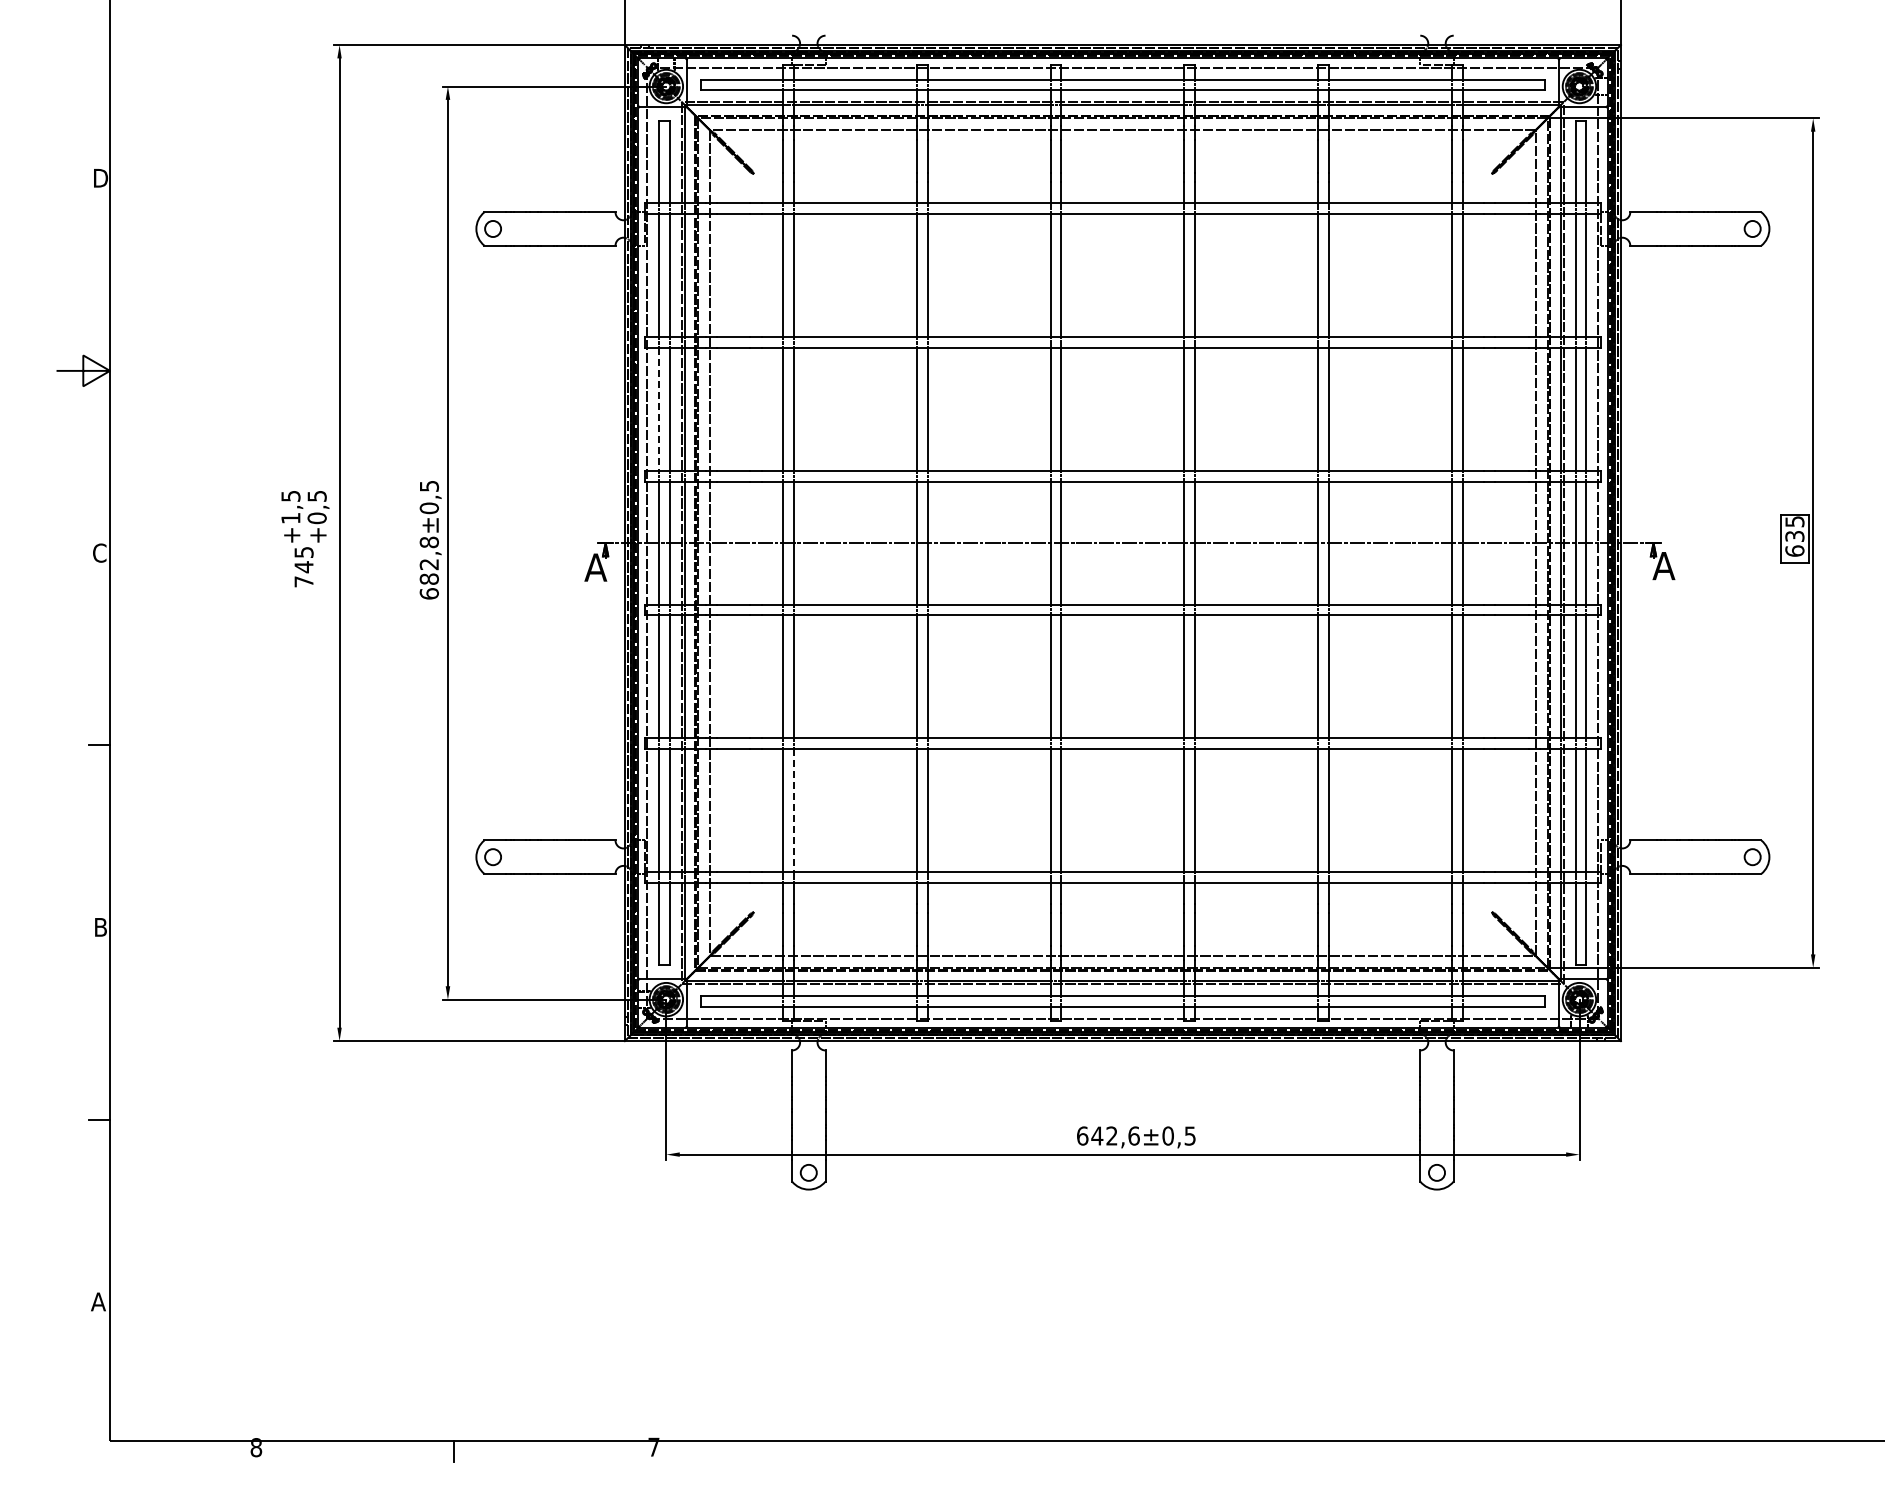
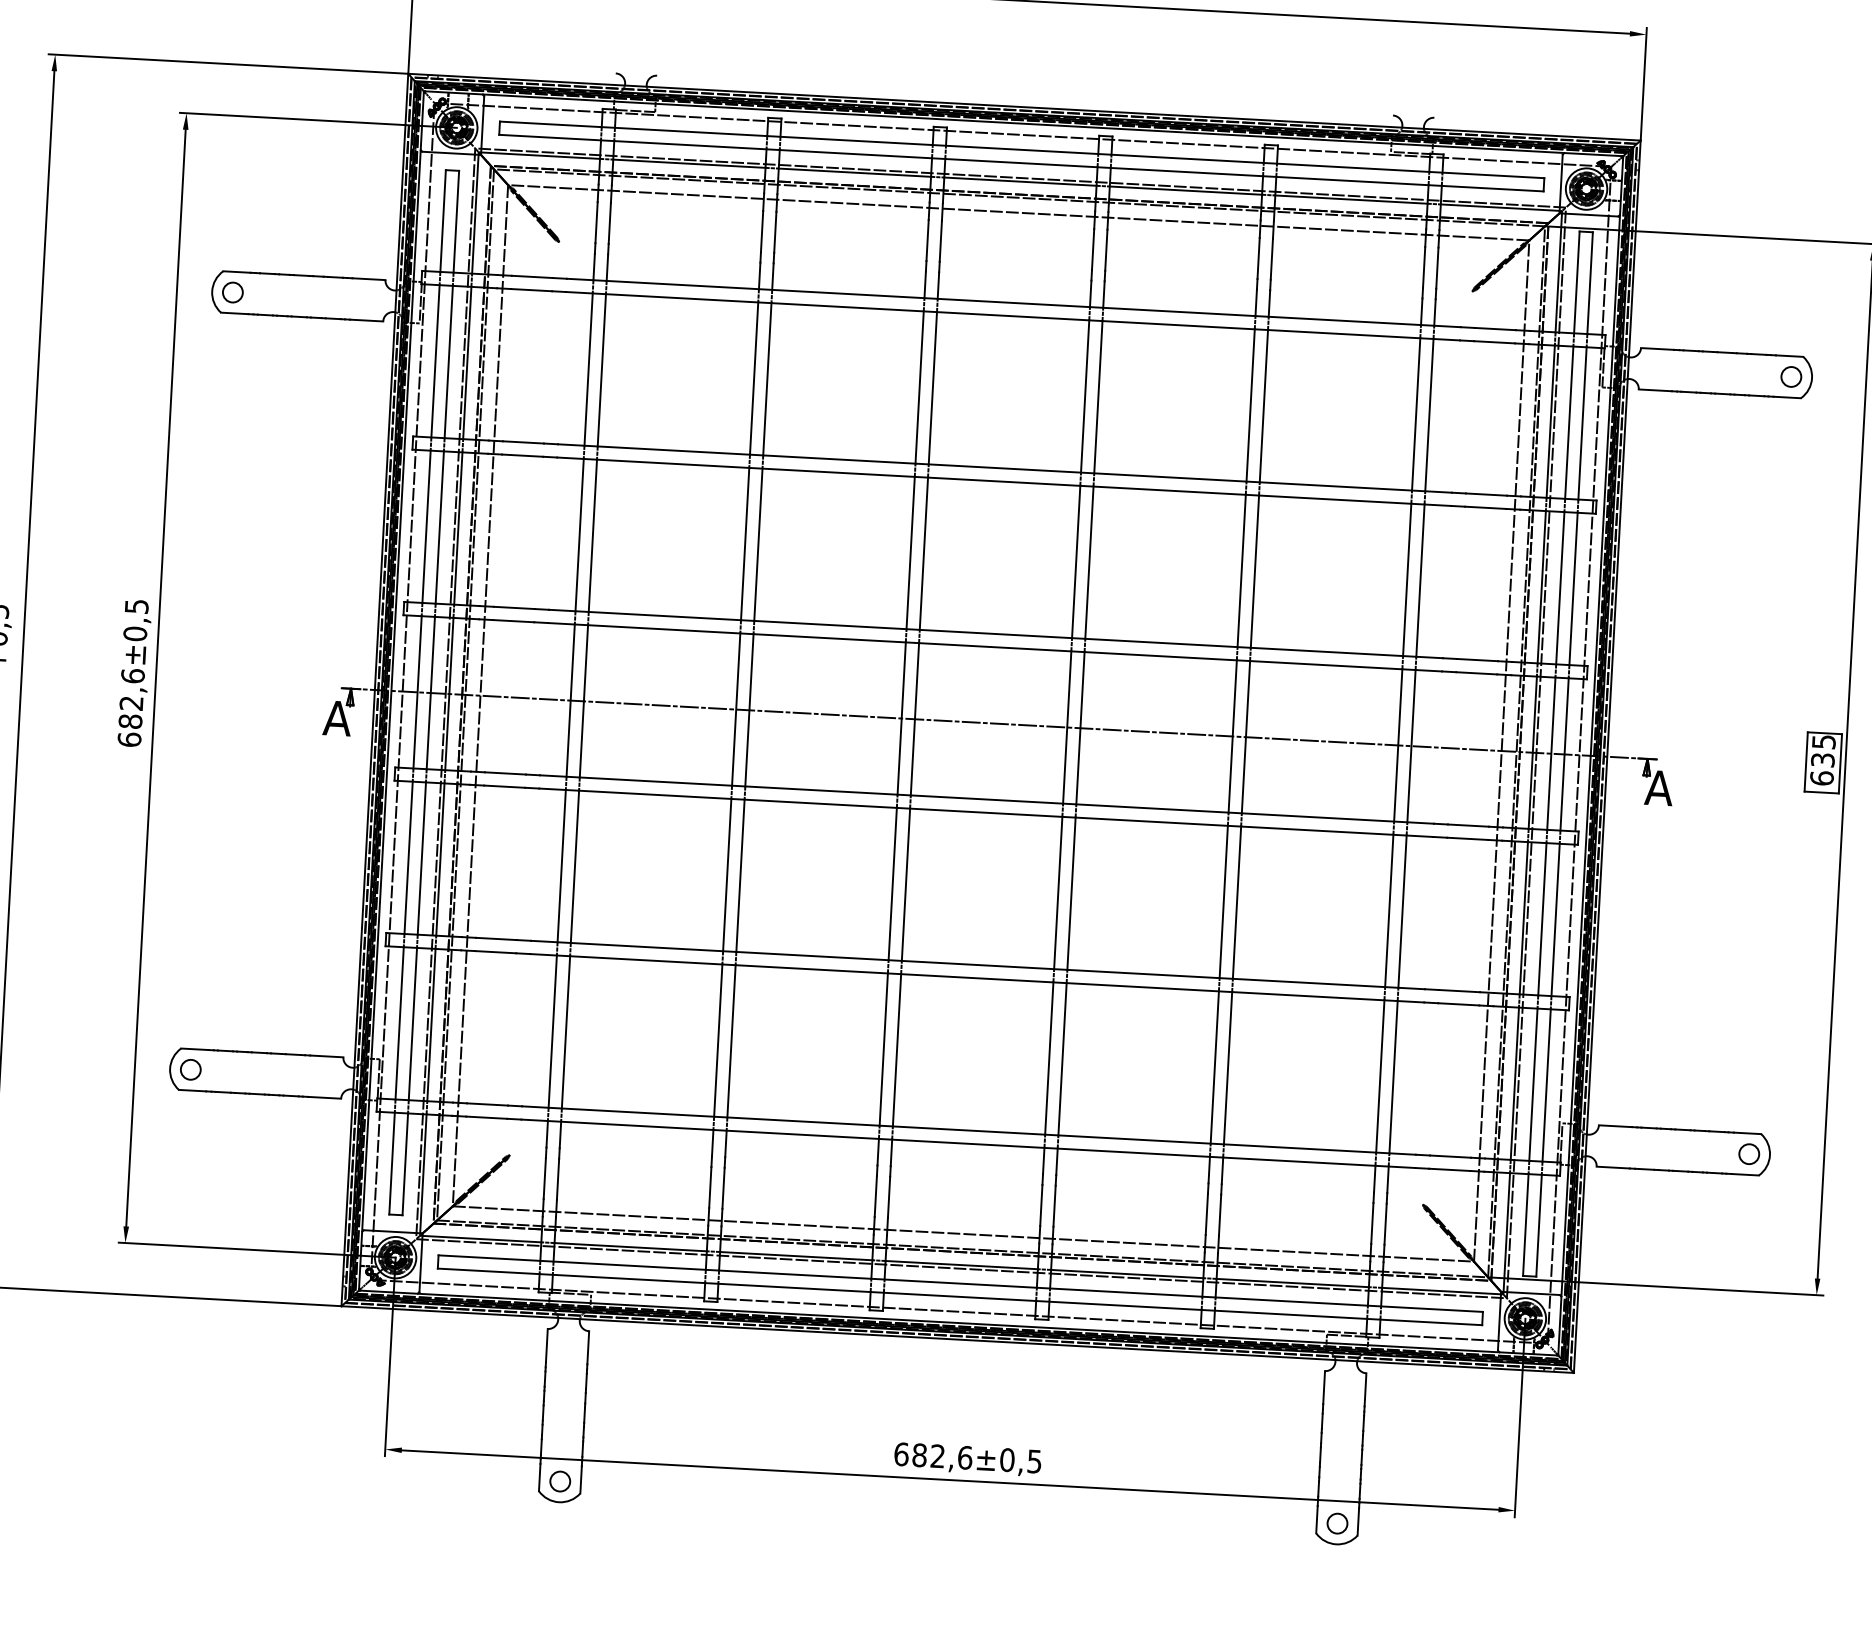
line: (659, 409) -> (426, 527), dashed -> solid
text: (428, 542) -> (131, 676), 682,8 -> 682,6
line: (793, 810) -> (565, 1032), dashed -> solid
text: (1097, 1135) -> (919, 1454), 642,6 -> 682,6

